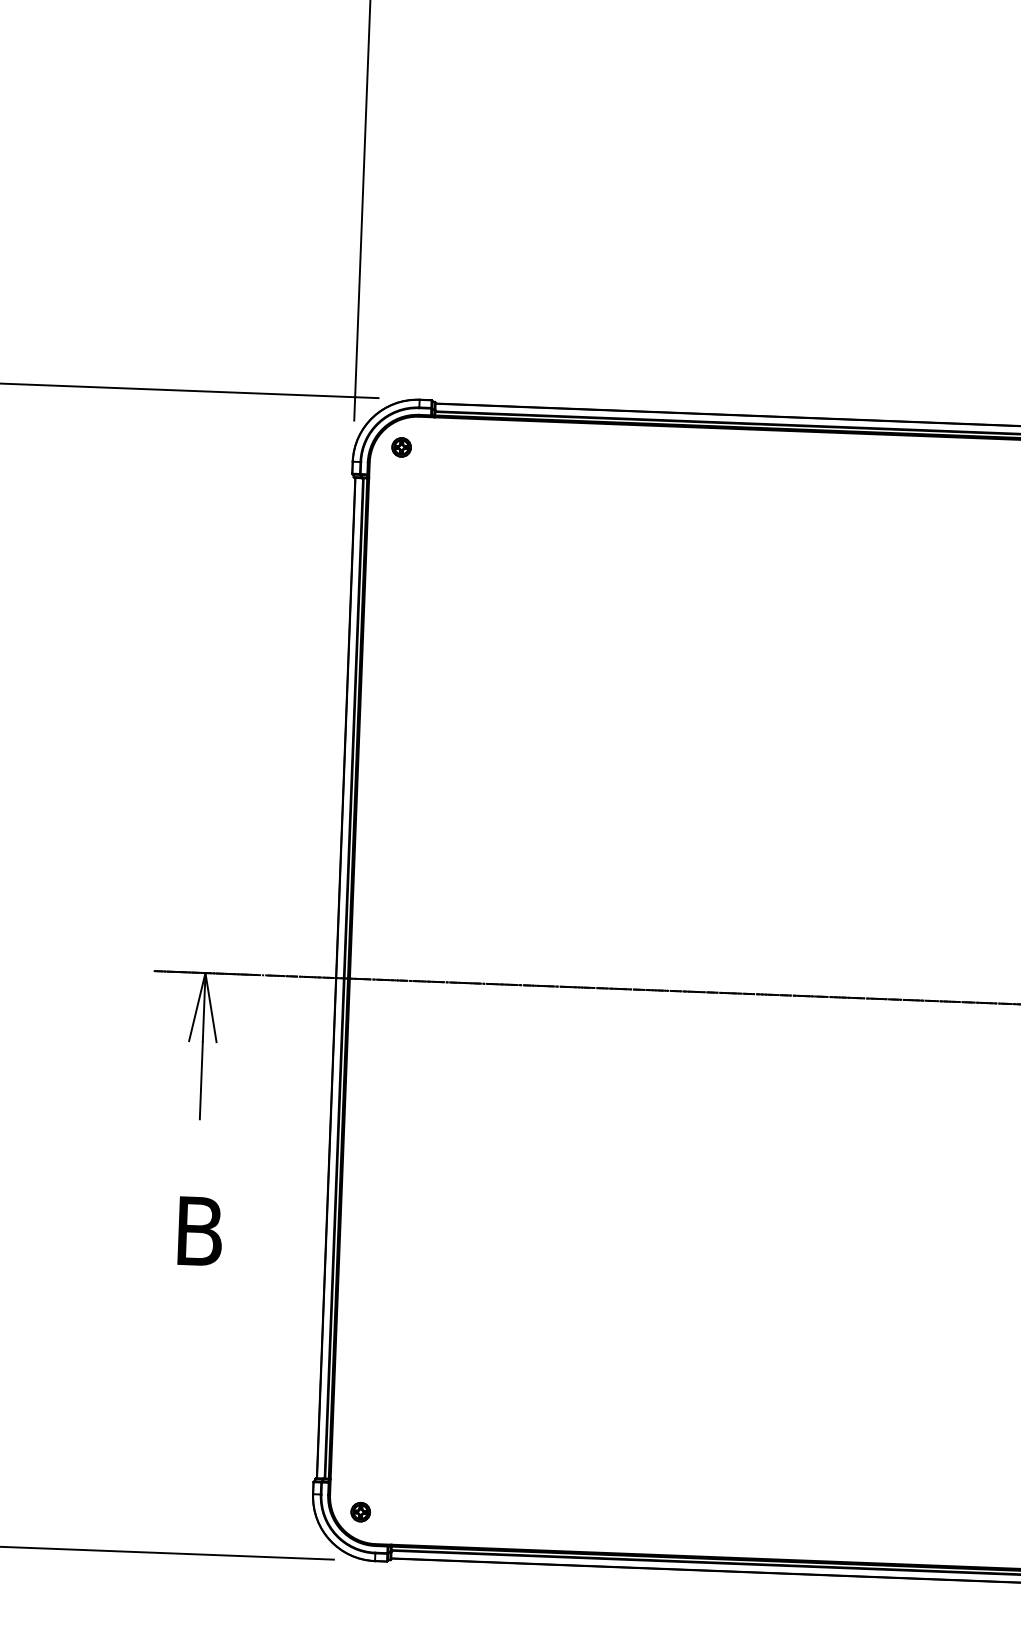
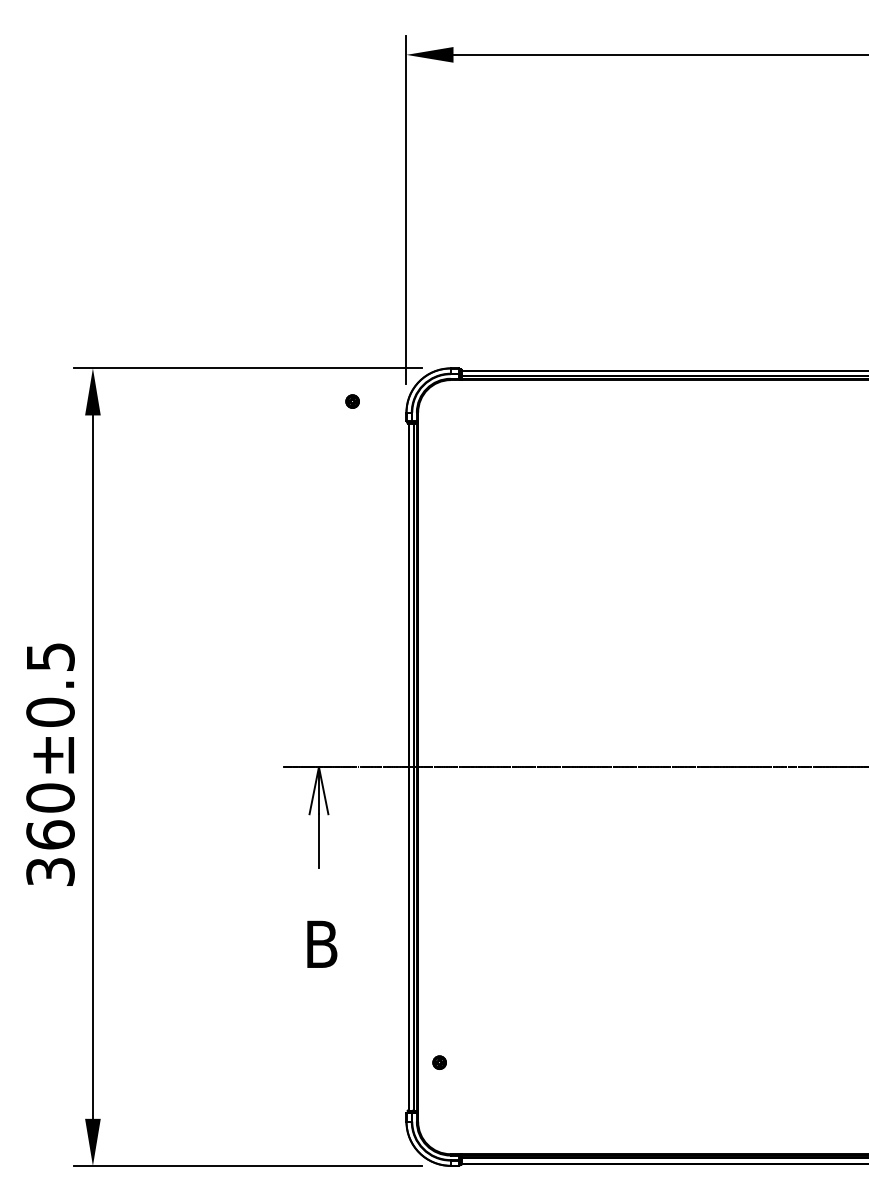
part: (401, 447) -> (352, 401), moved
part: (360, 1511) -> (439, 1062), moved

